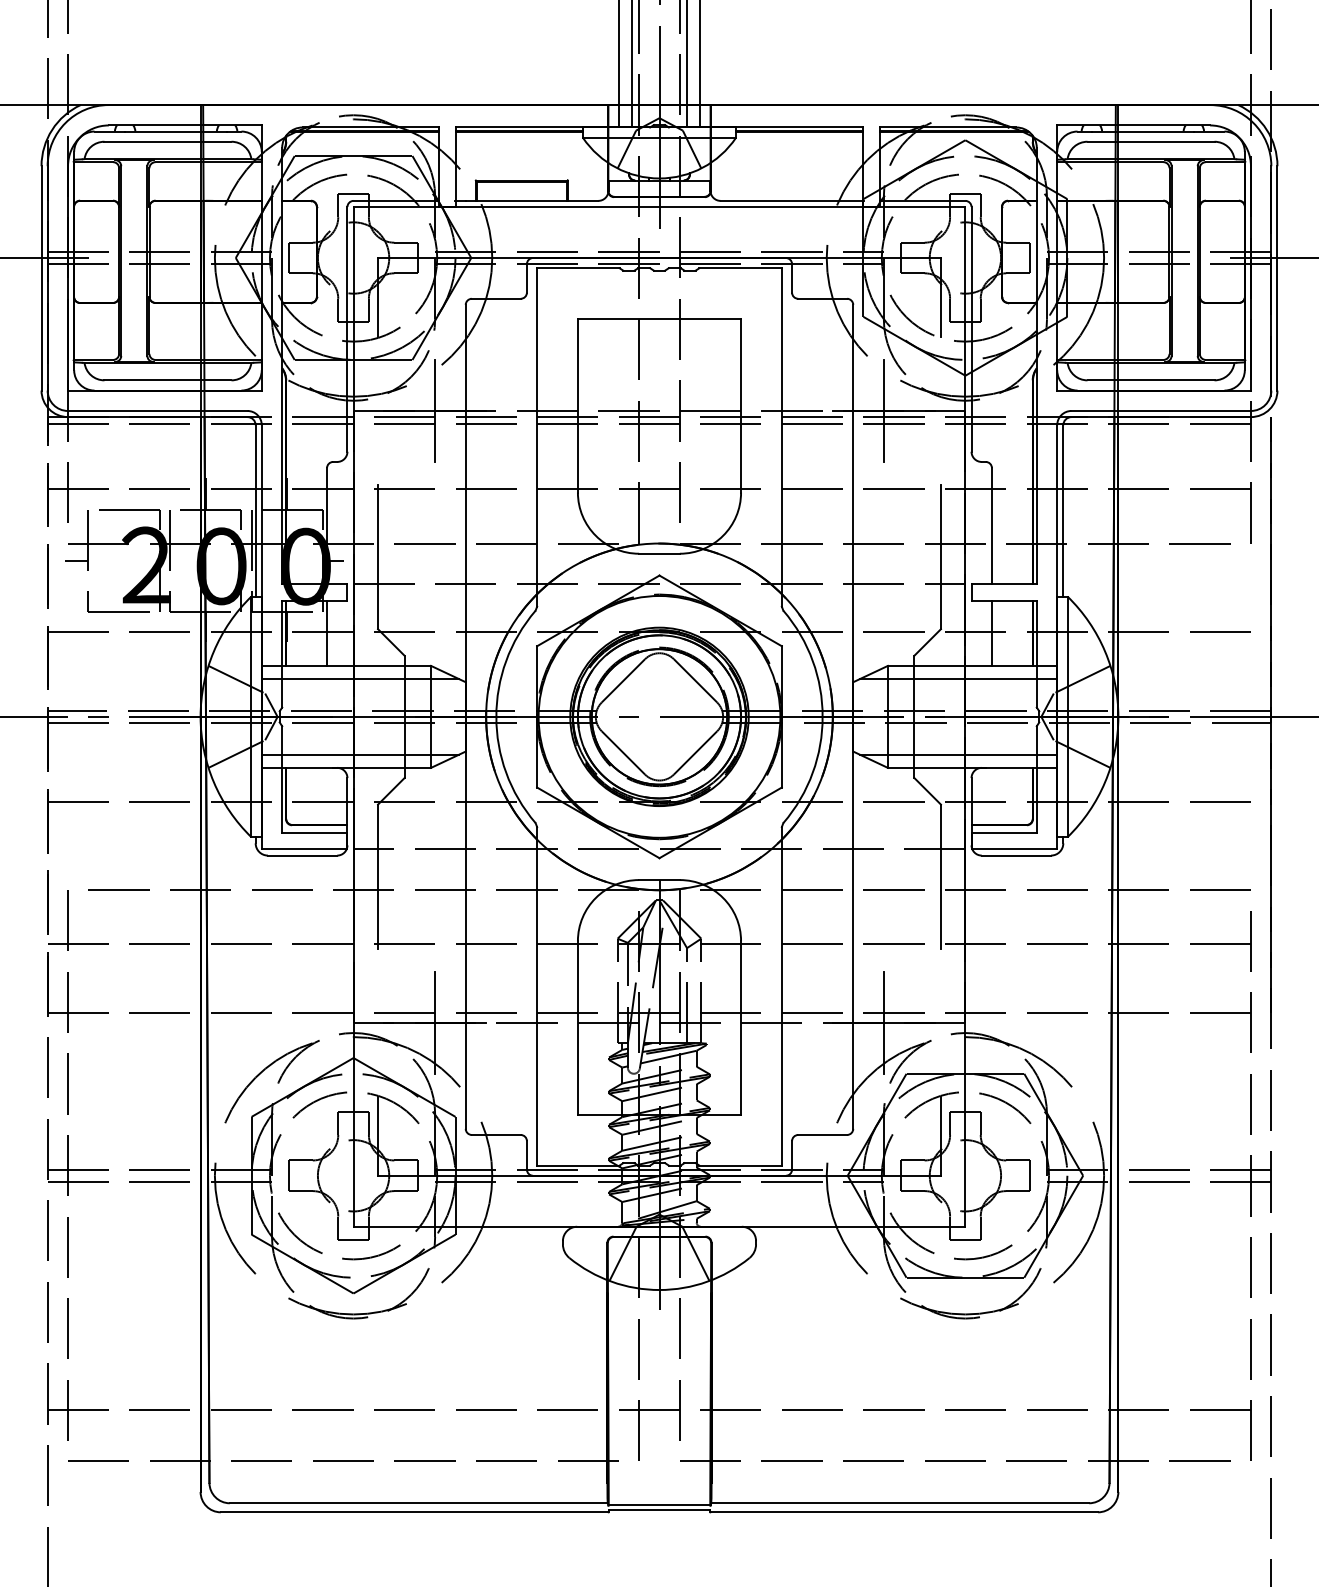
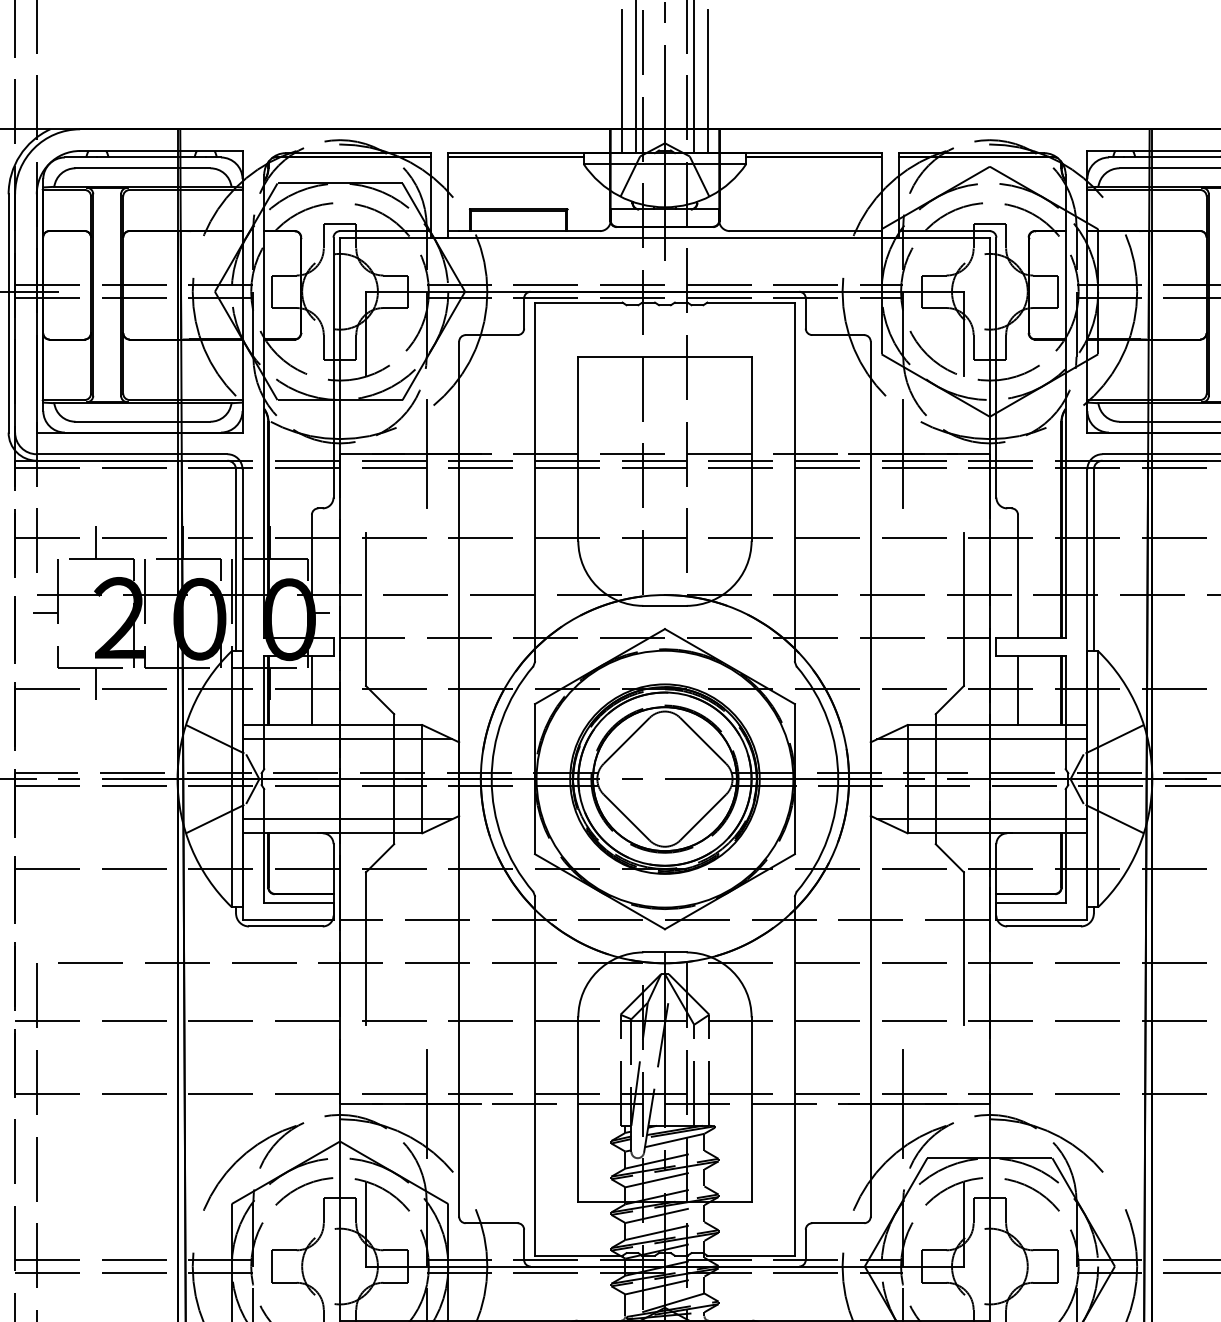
line: (124, 493) -> (96, 541), added
line: (124, 626) -> (96, 683), added

